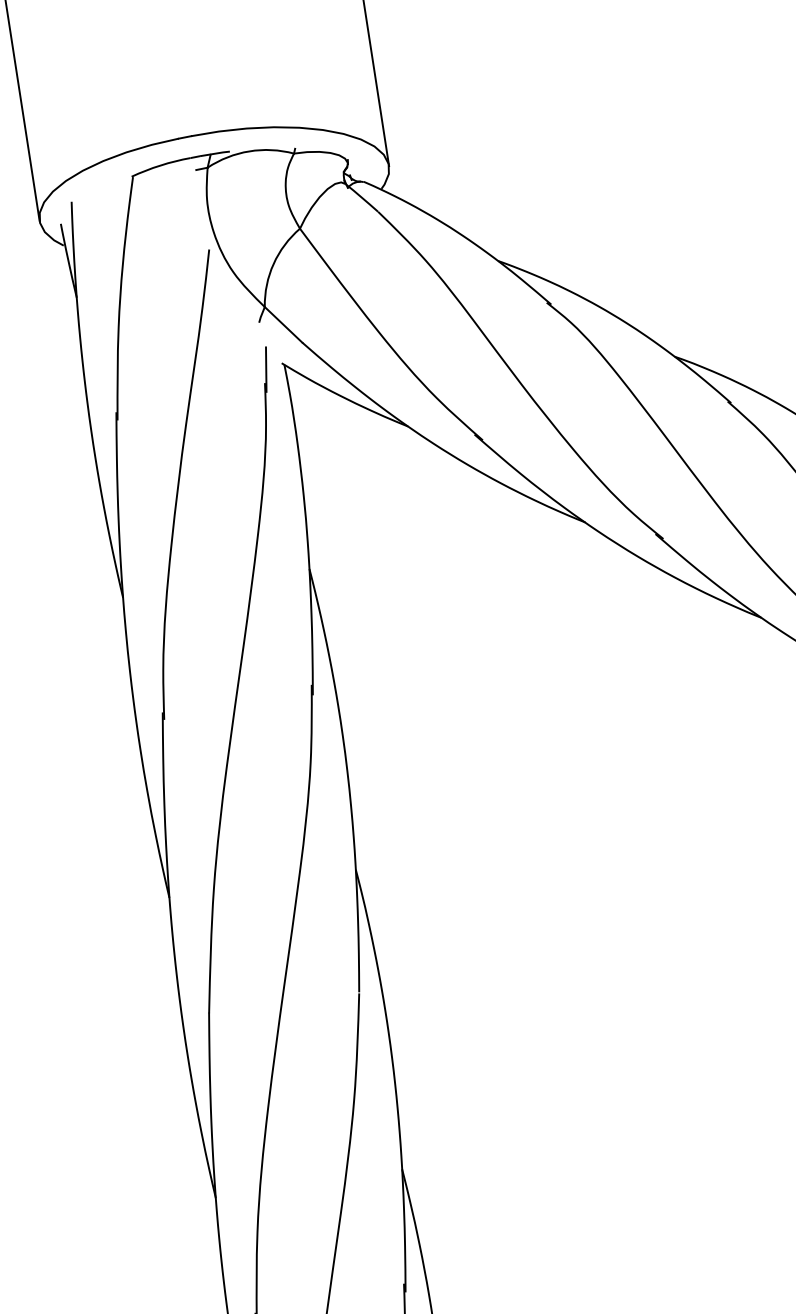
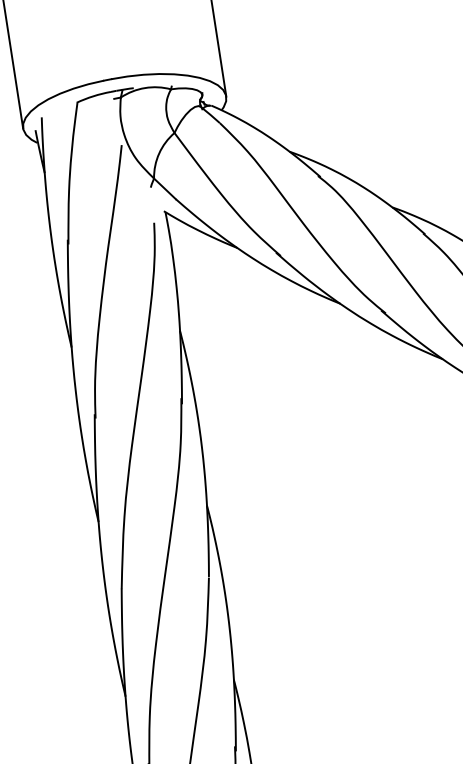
line: (265, 368) -> (154, 214), removed

